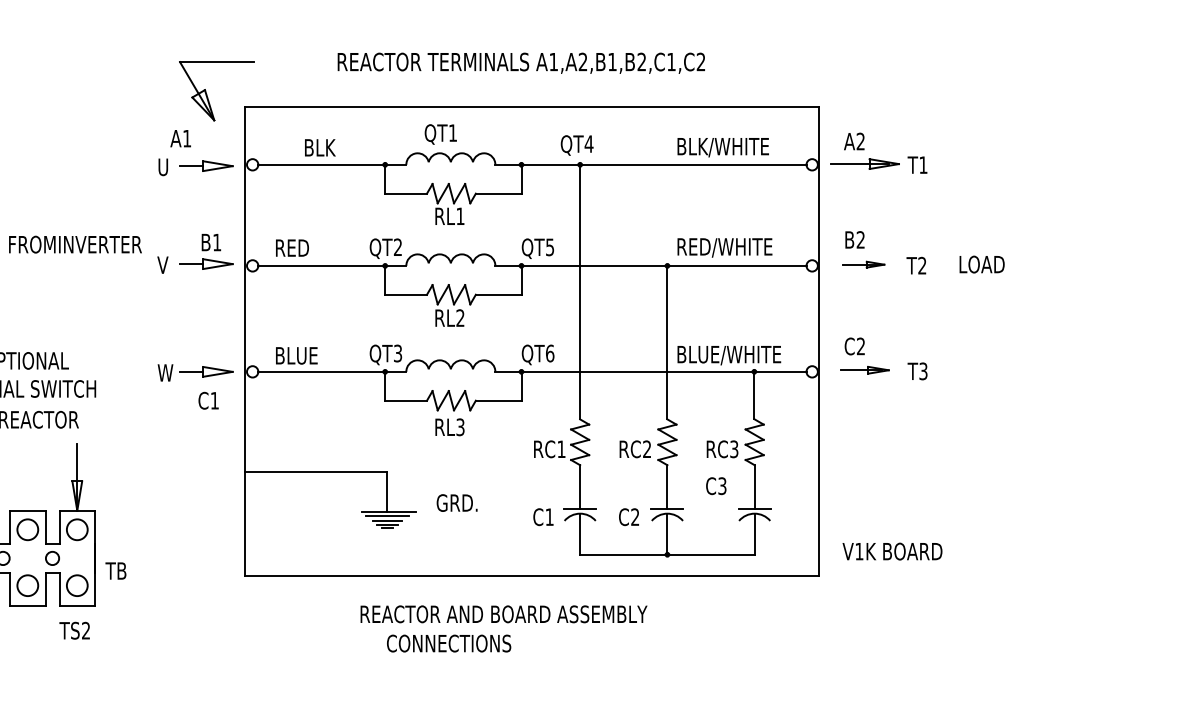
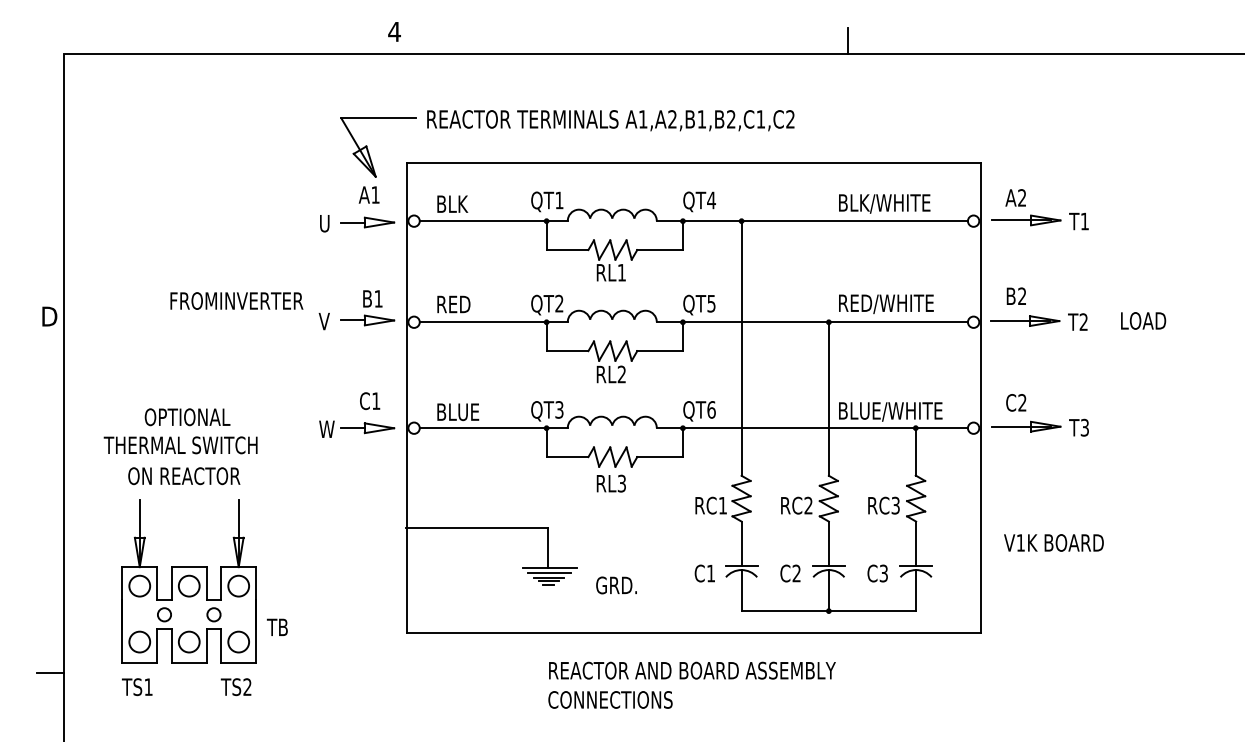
text: (521, 63) -> (610, 120), moved
text: (441, 134) -> (547, 201), moved
text: (180, 138) -> (368, 194), moved
text: (577, 145) -> (699, 201), moved
text: (320, 147) -> (452, 203), moved
part: (864, 264) -> (1025, 320), size x1.67
part: (865, 370) -> (1026, 426), size x1.43
text: (209, 400) -> (370, 400), moved
text: (716, 486) -> (877, 573), moved
text: (457, 503) -> (616, 585), moved
text: (892, 551) -> (1053, 542), moved
text: (504, 614) -> (692, 670), moved

